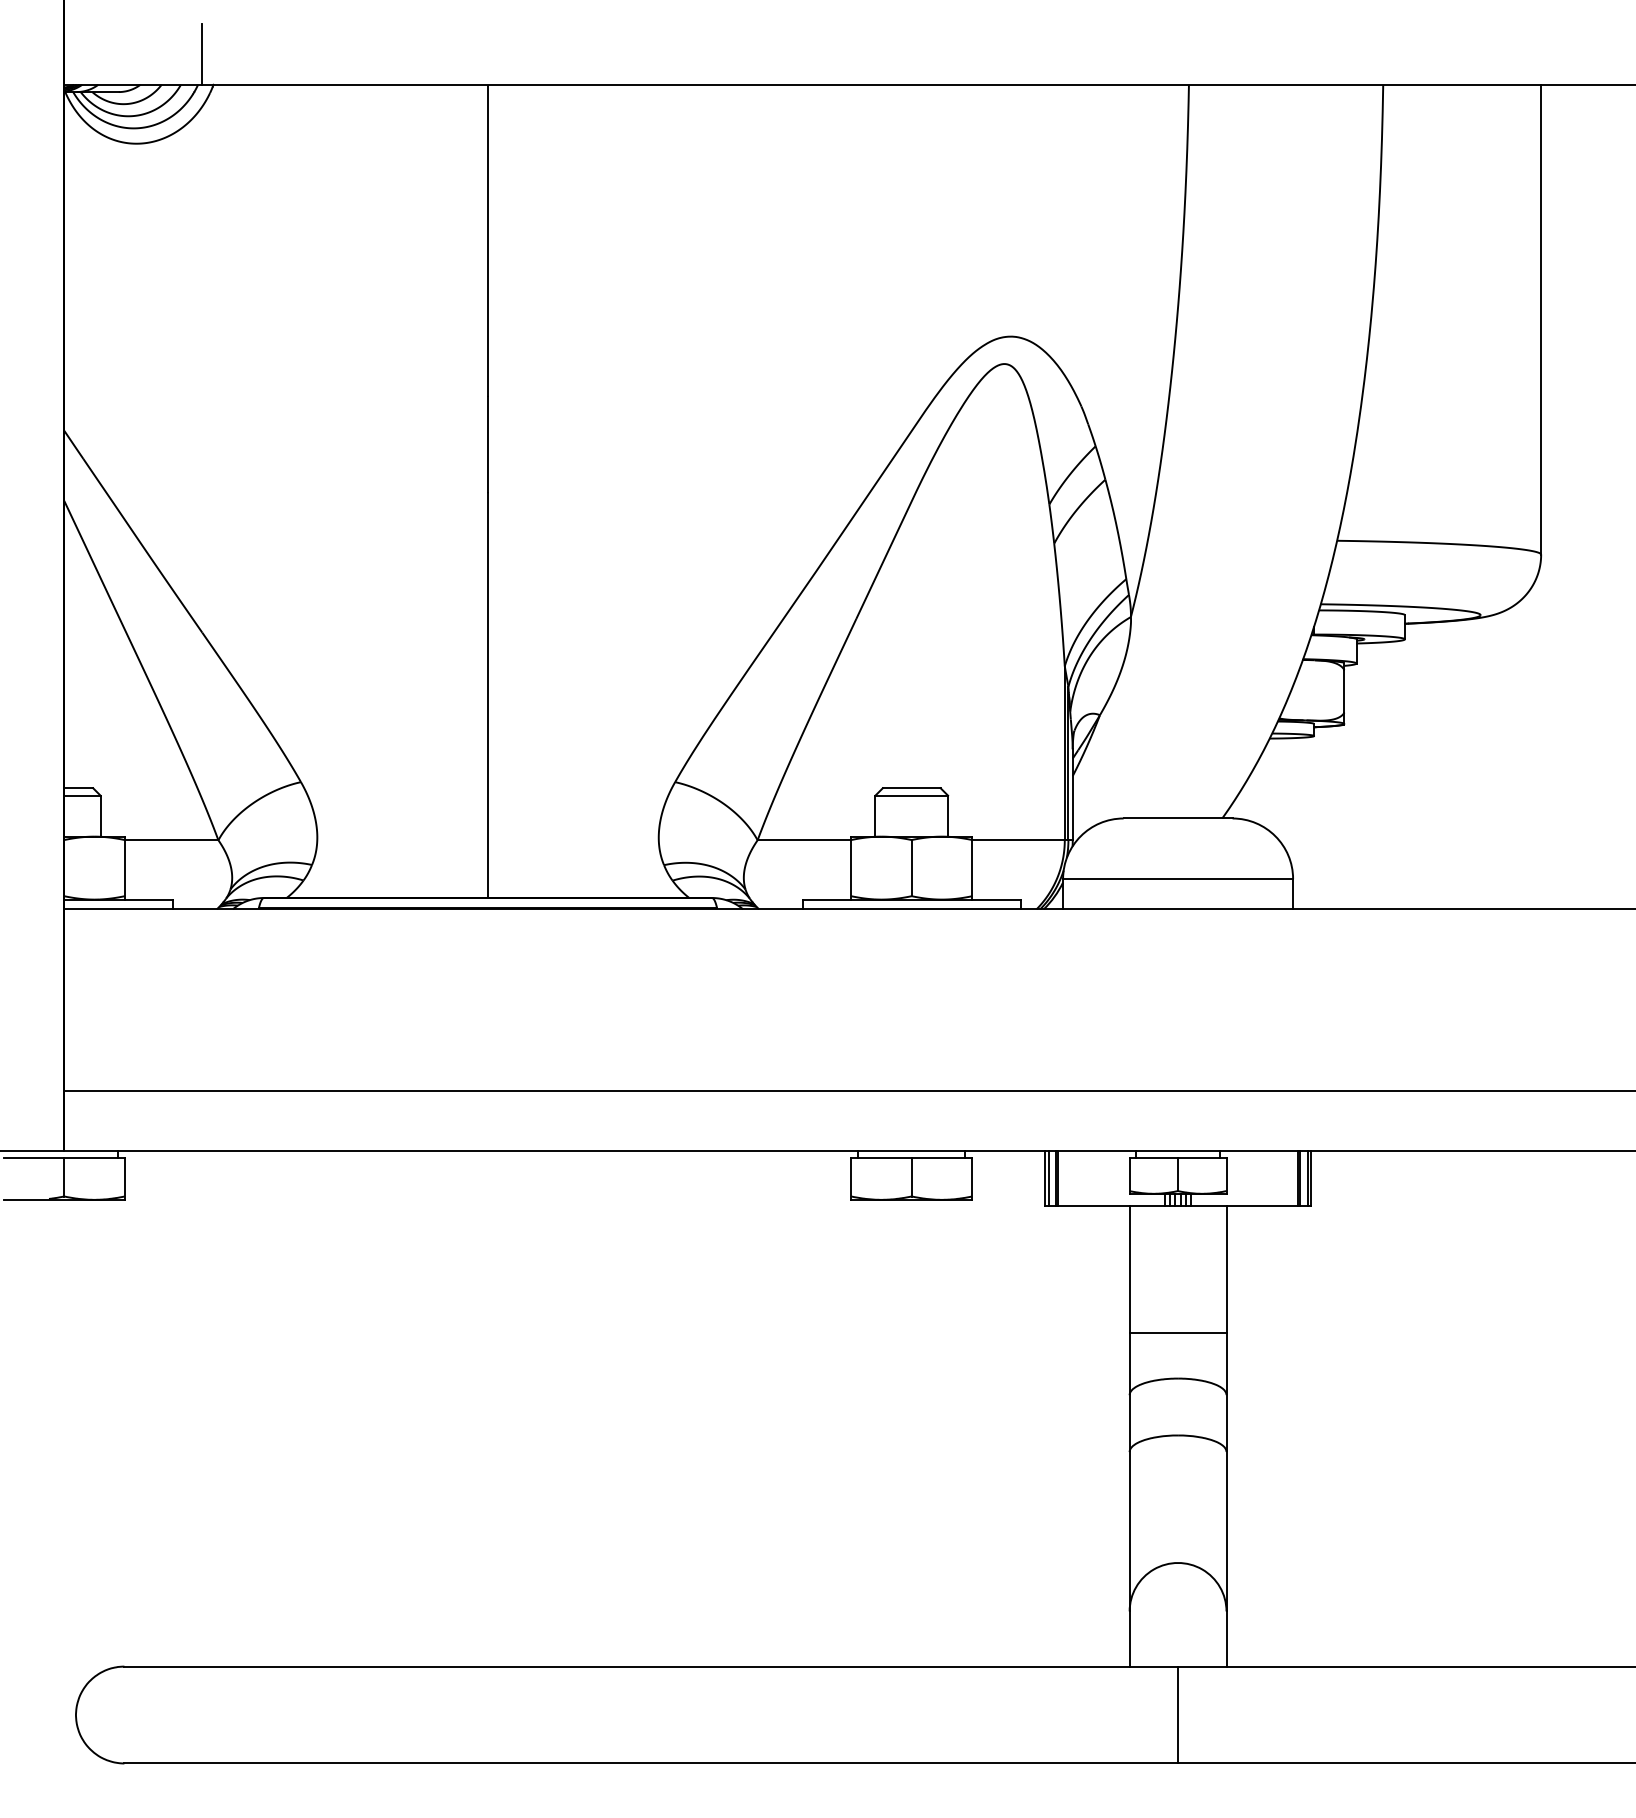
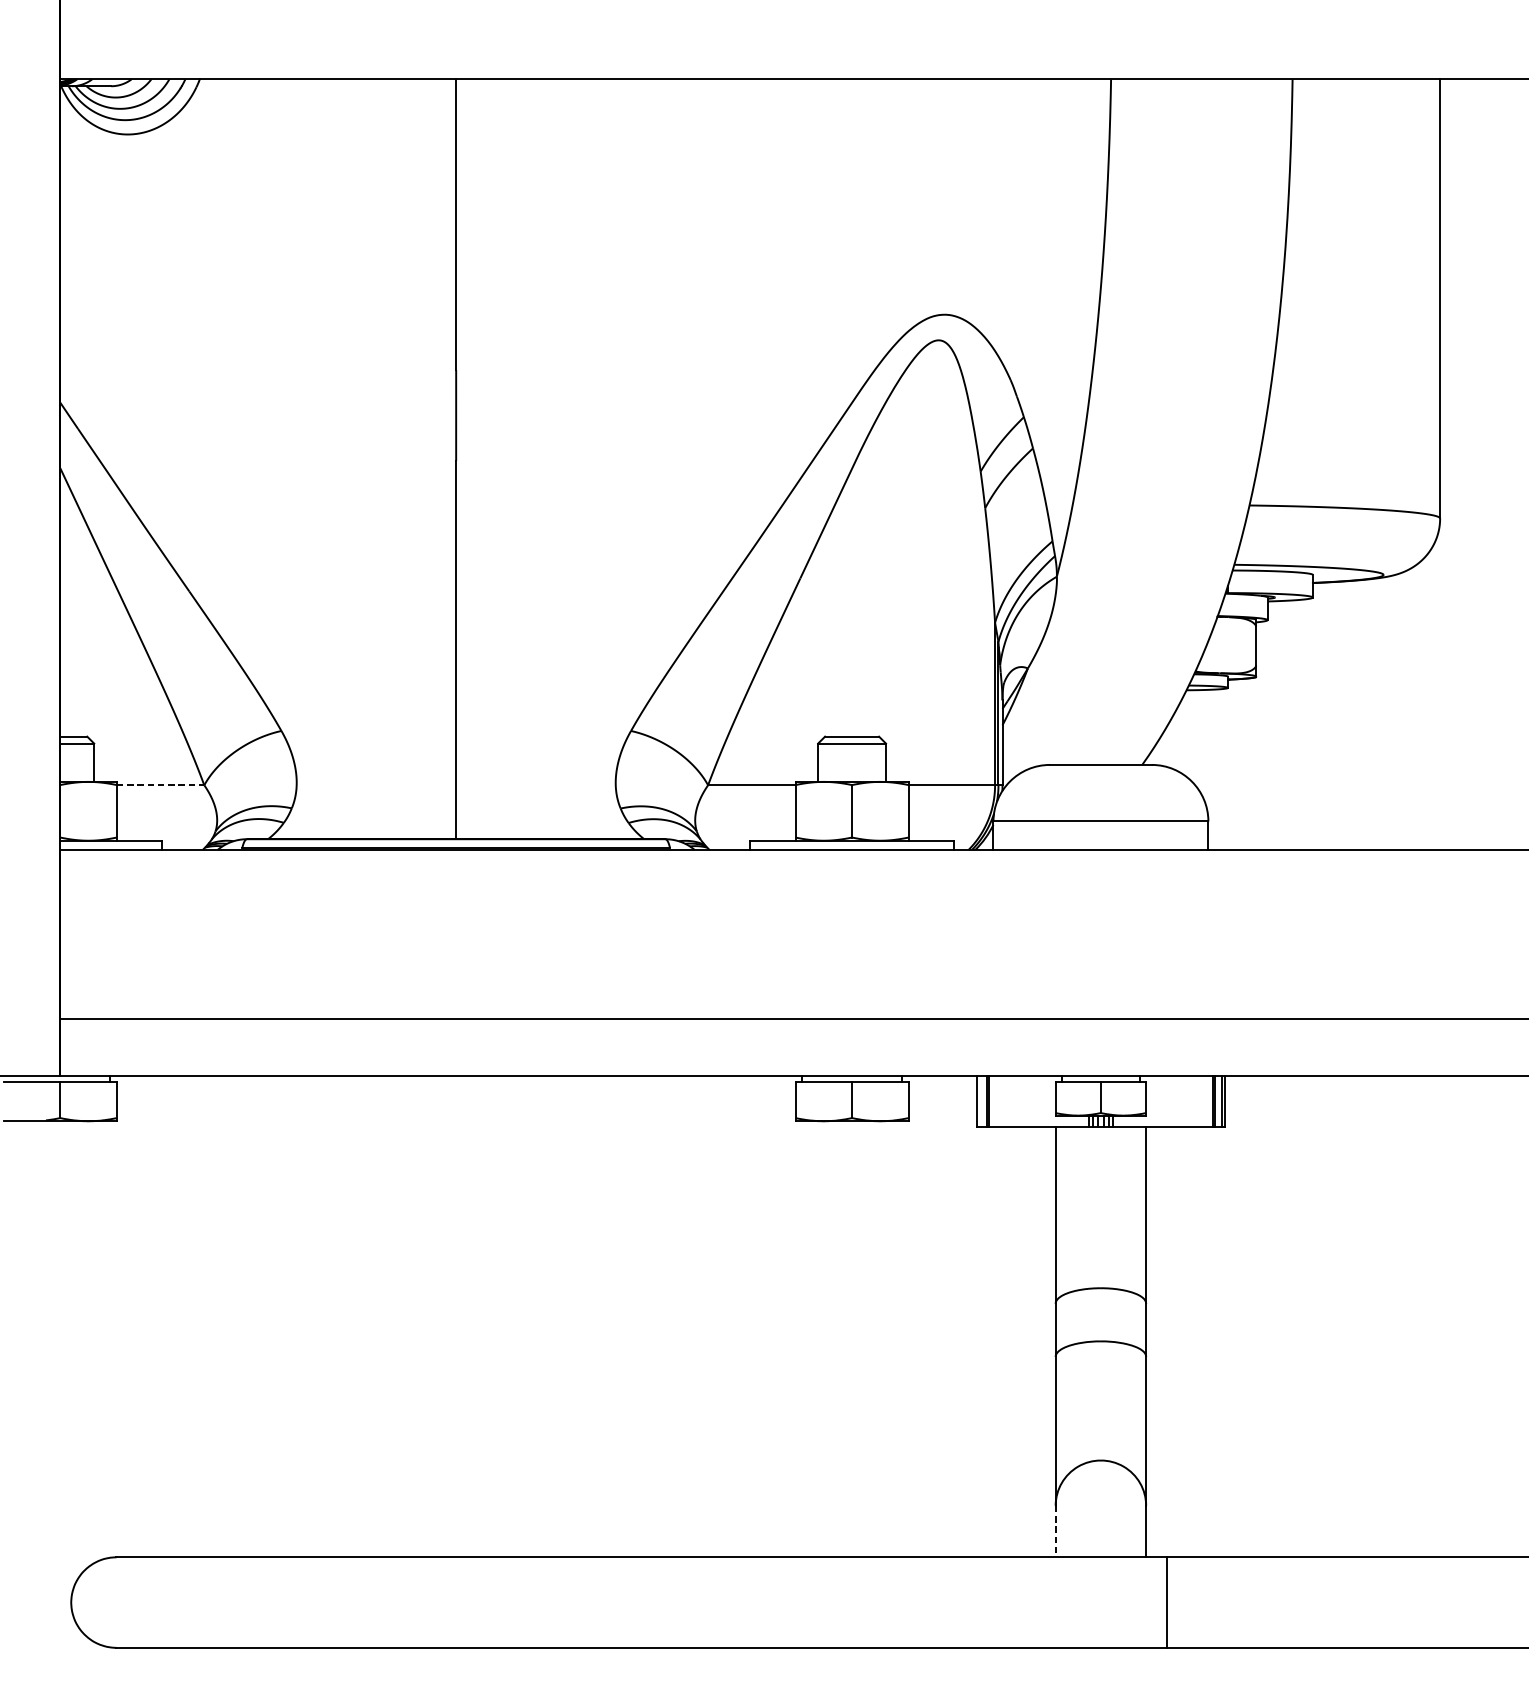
line: (202, 54) -> (189, 51), removed
line: (171, 840) -> (160, 785), solid -> dashed
line: (1048, 1178) -> (979, 1101), removed
line: (1177, 1333) -> (1100, 1246), removed
line: (1129, 1639) -> (1055, 1532), solid -> dashed
line: (1178, 1714) -> (1167, 1602), moved

